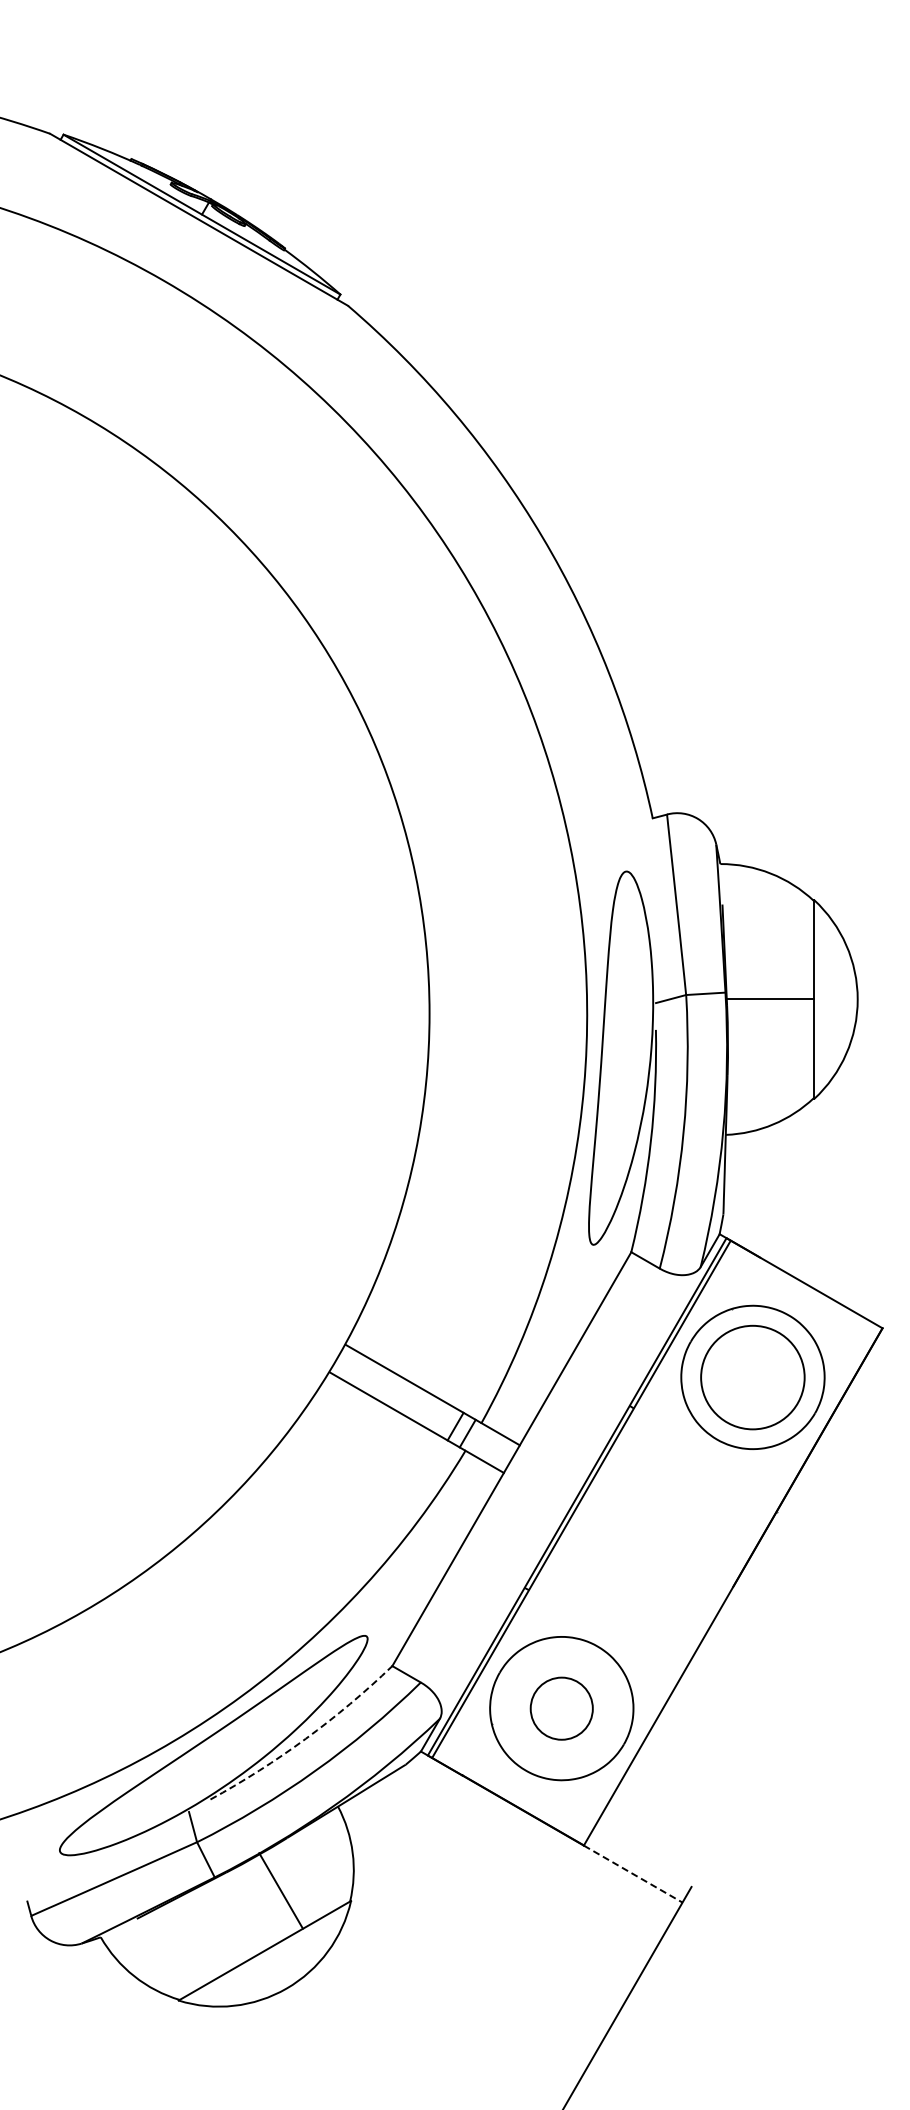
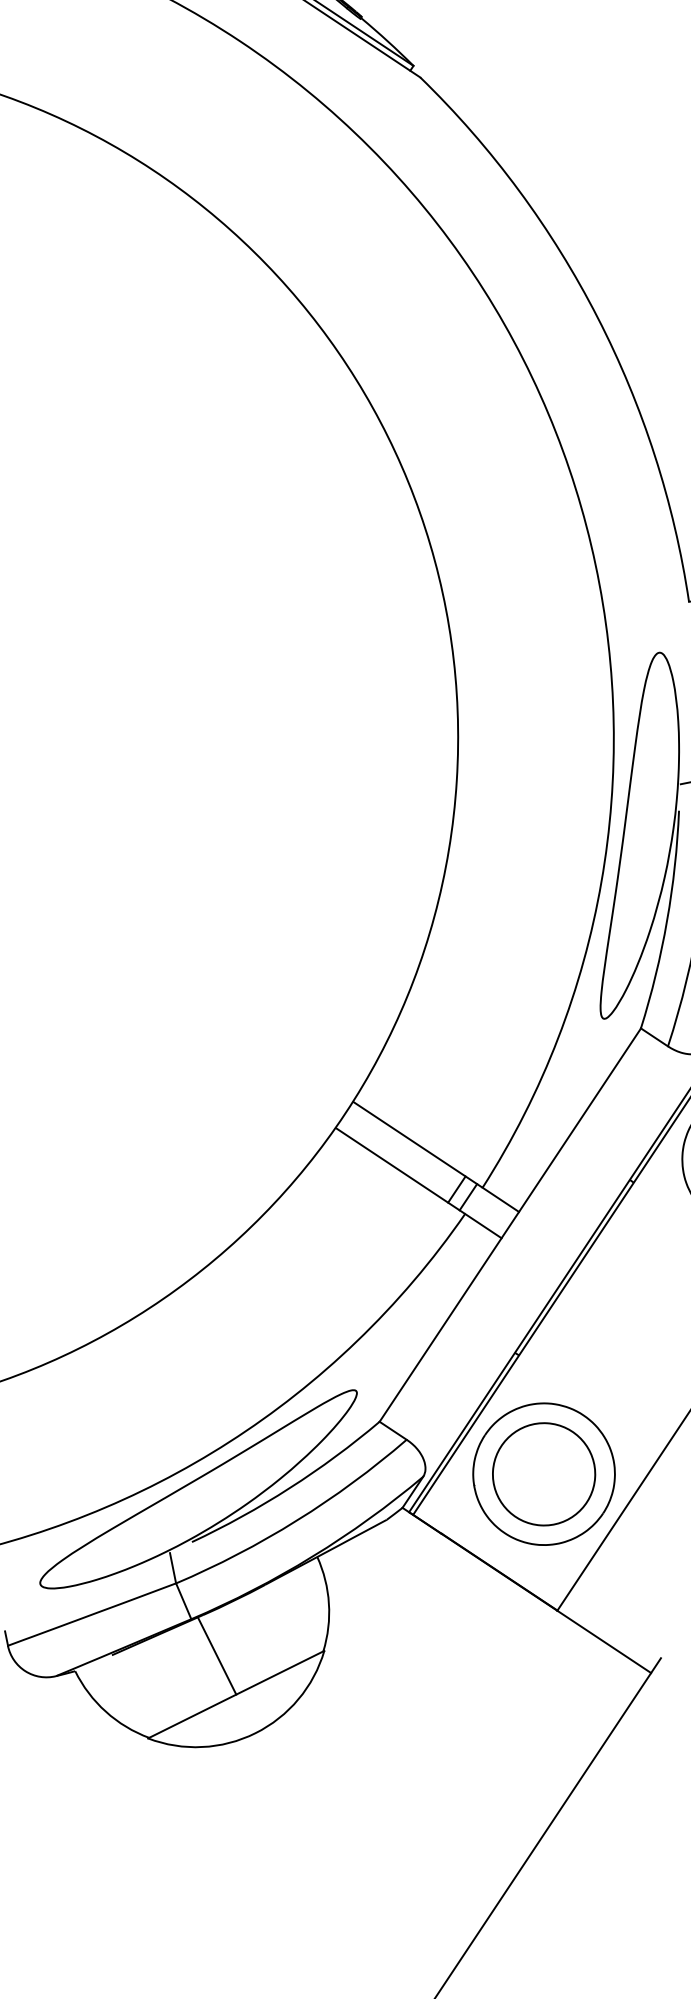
circle: (561, 1708) -> (543, 1474), size x1.67
arc: (305, 1738) -> (289, 1487), dashed -> solid
line: (633, 1874) -> (604, 1642), dashed -> solid
line: (280, 1890) -> (216, 1655), moved

